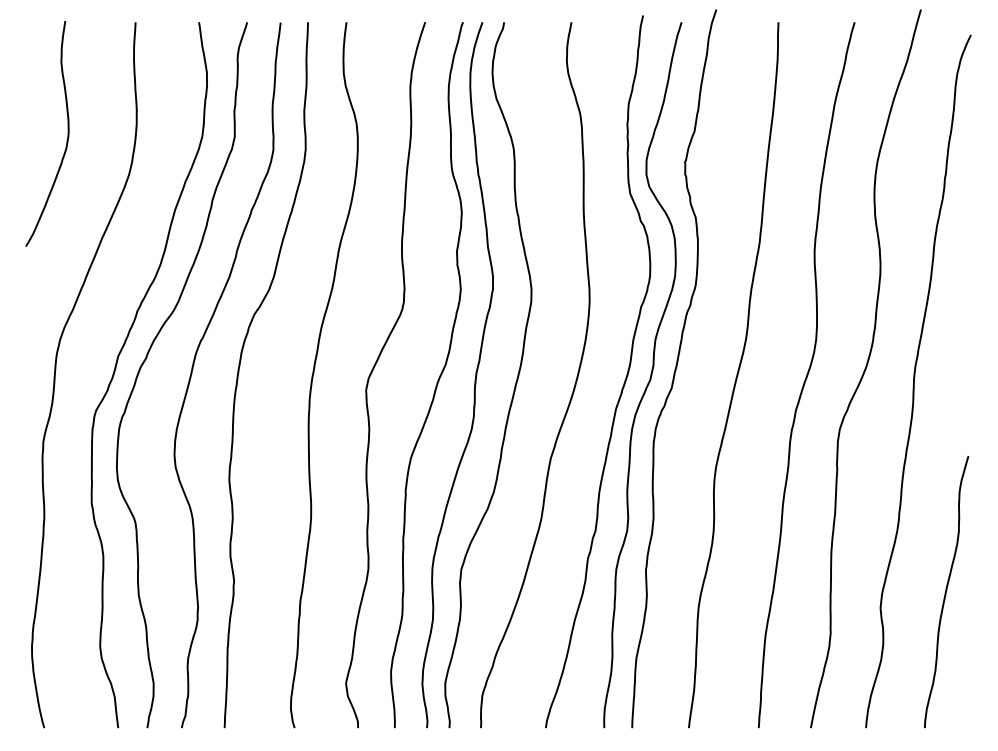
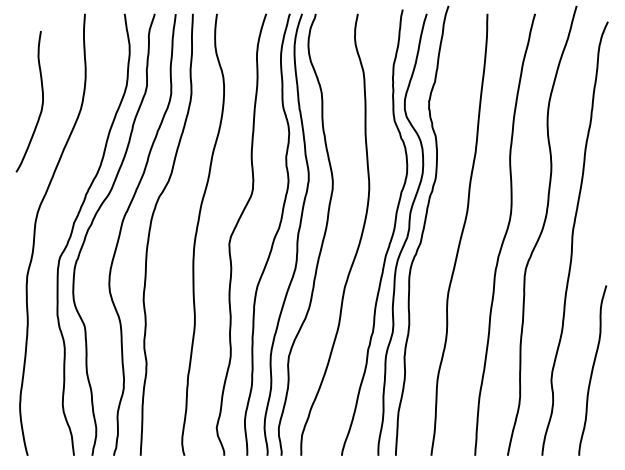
curve: (66, 136) -> (41, 103), moved

